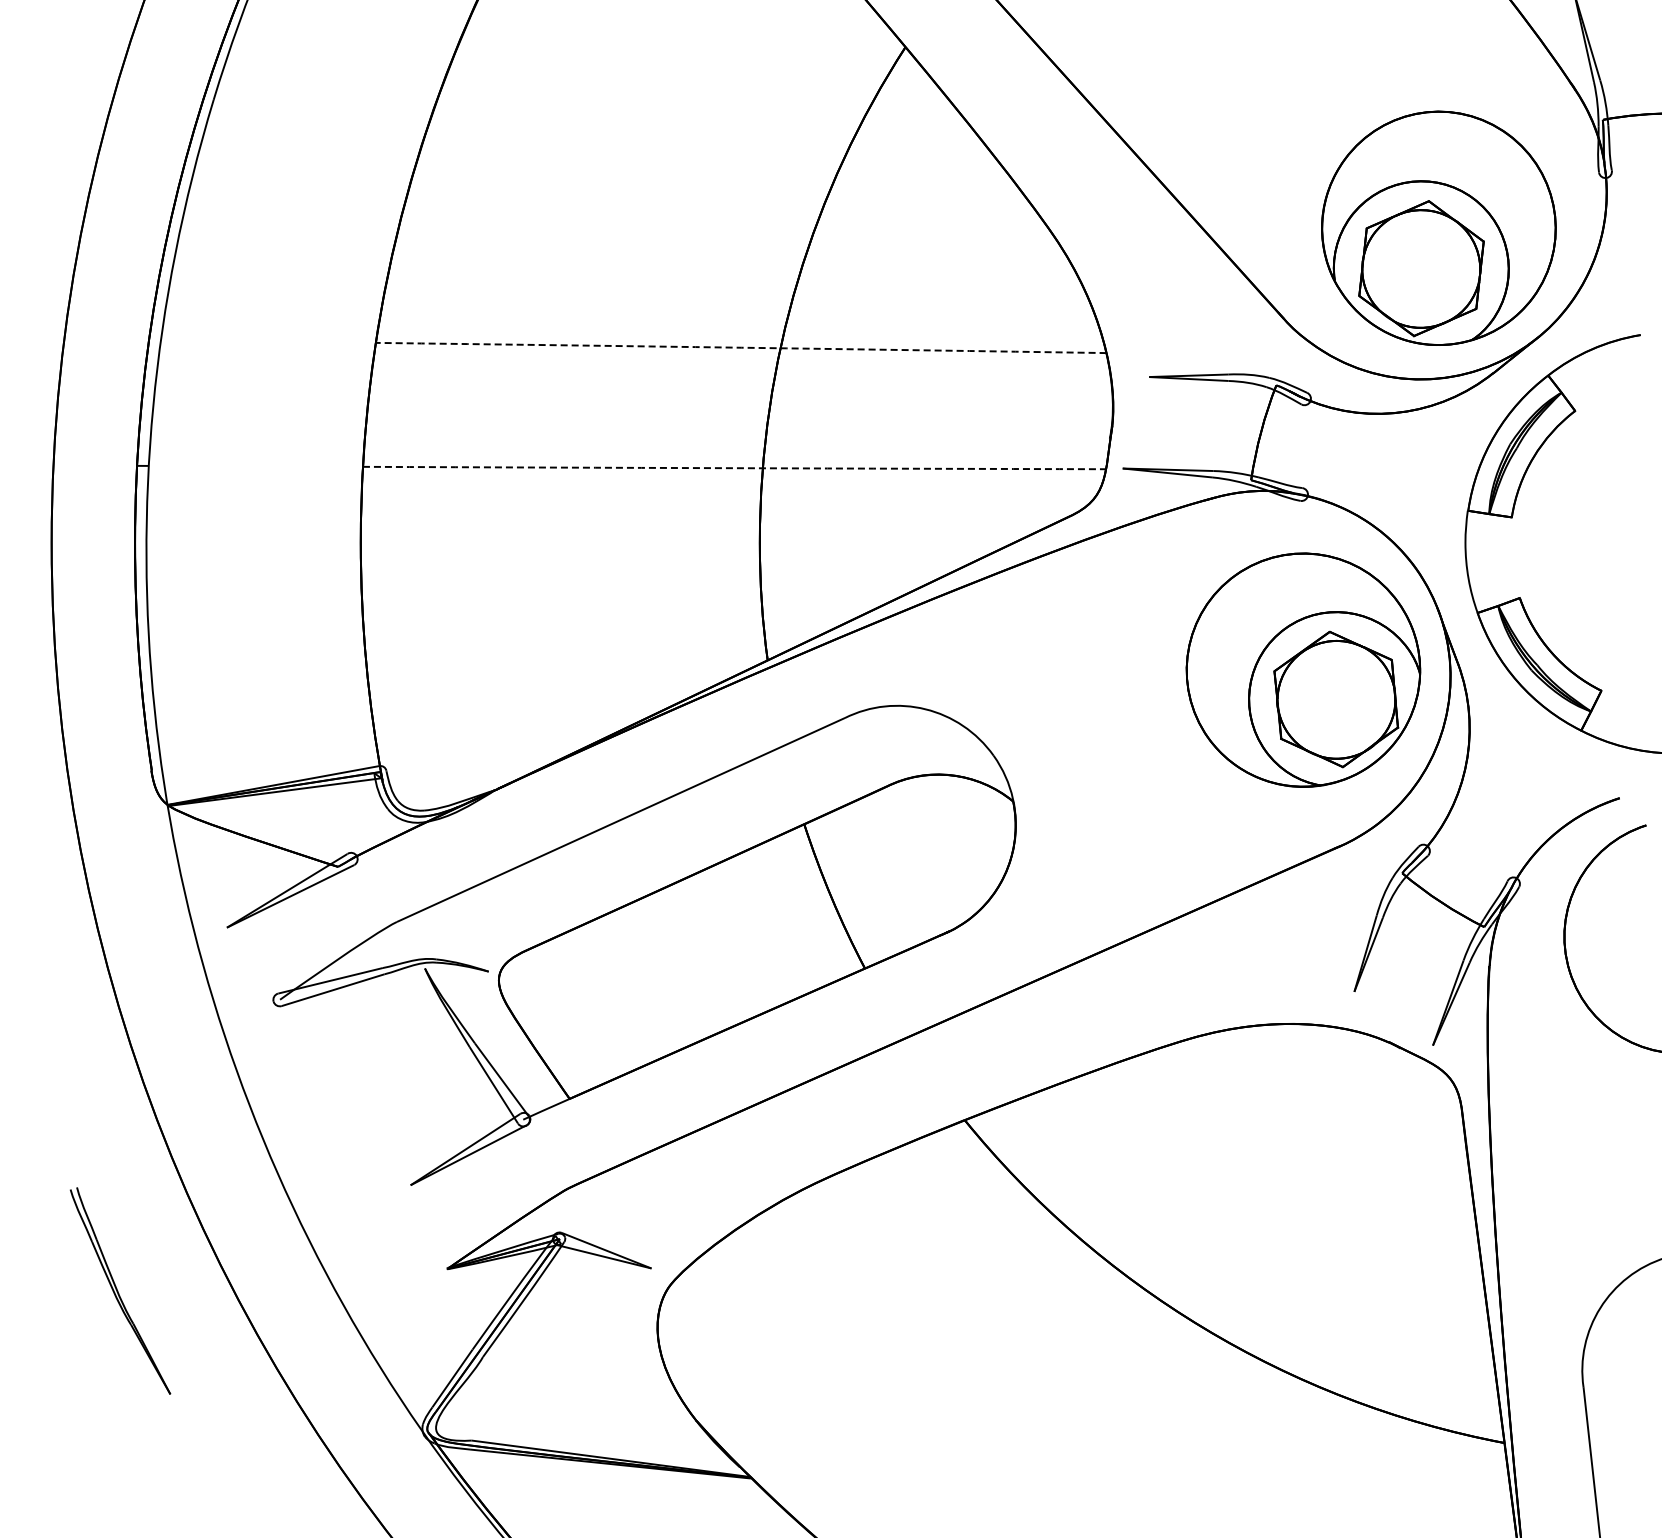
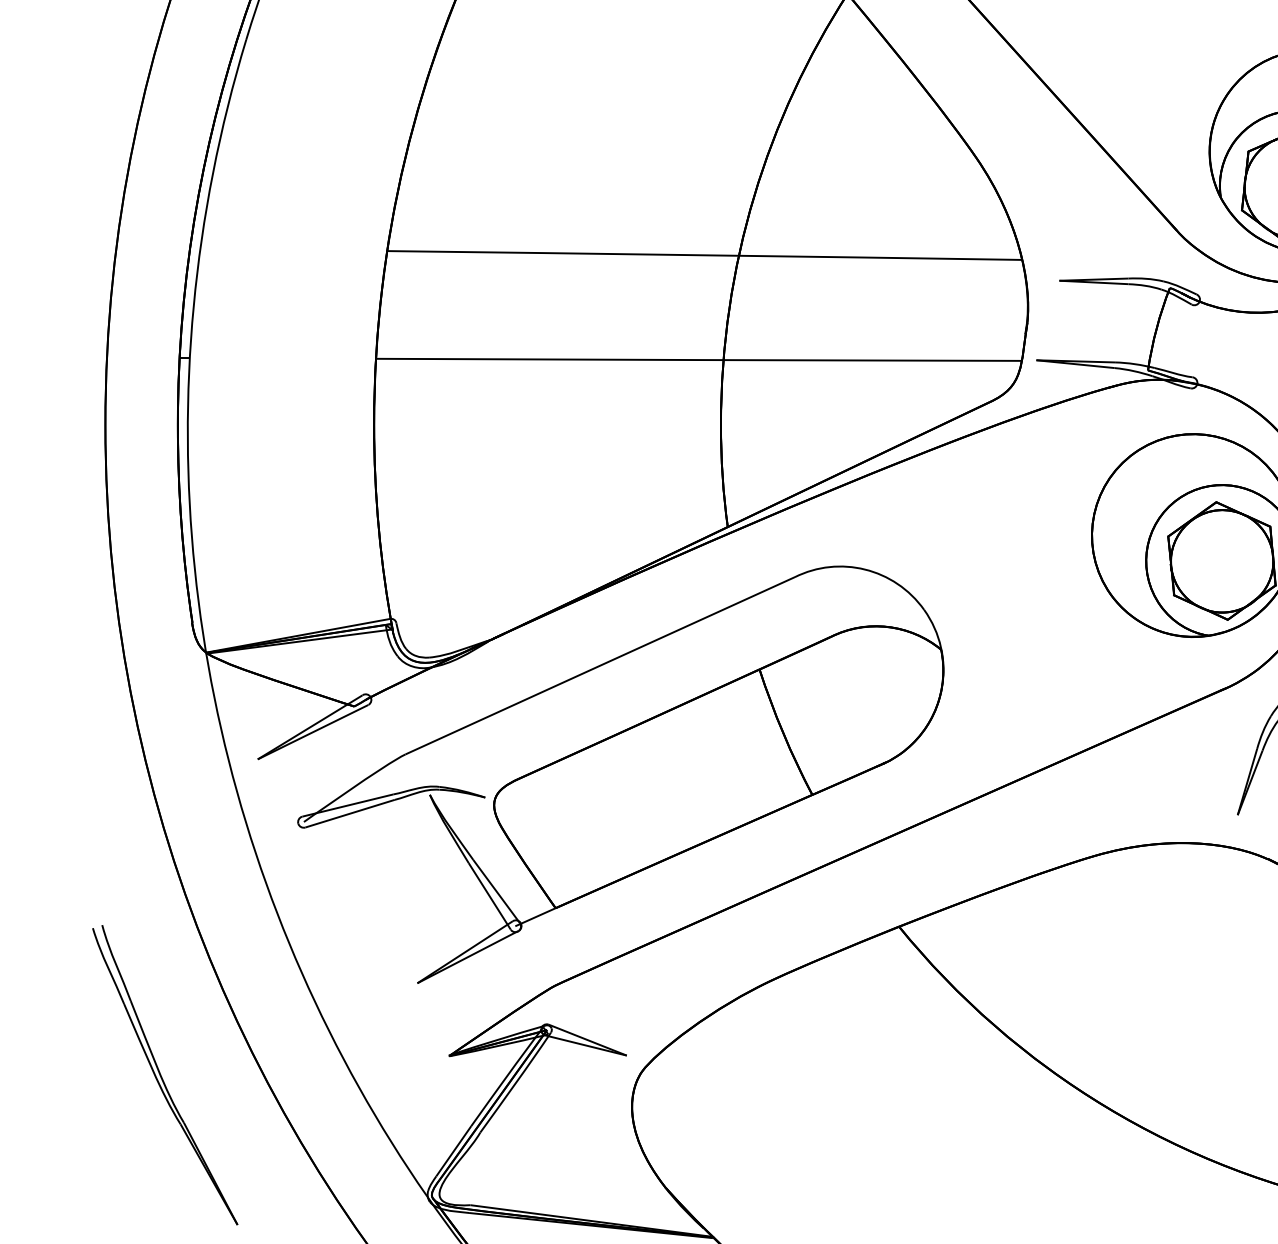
arc: (741, 347) -> (705, 255), dashed -> solid
arc: (734, 468) -> (698, 360), dashed -> solid
part: (120, 1290) -> (165, 1074), size x1.67

